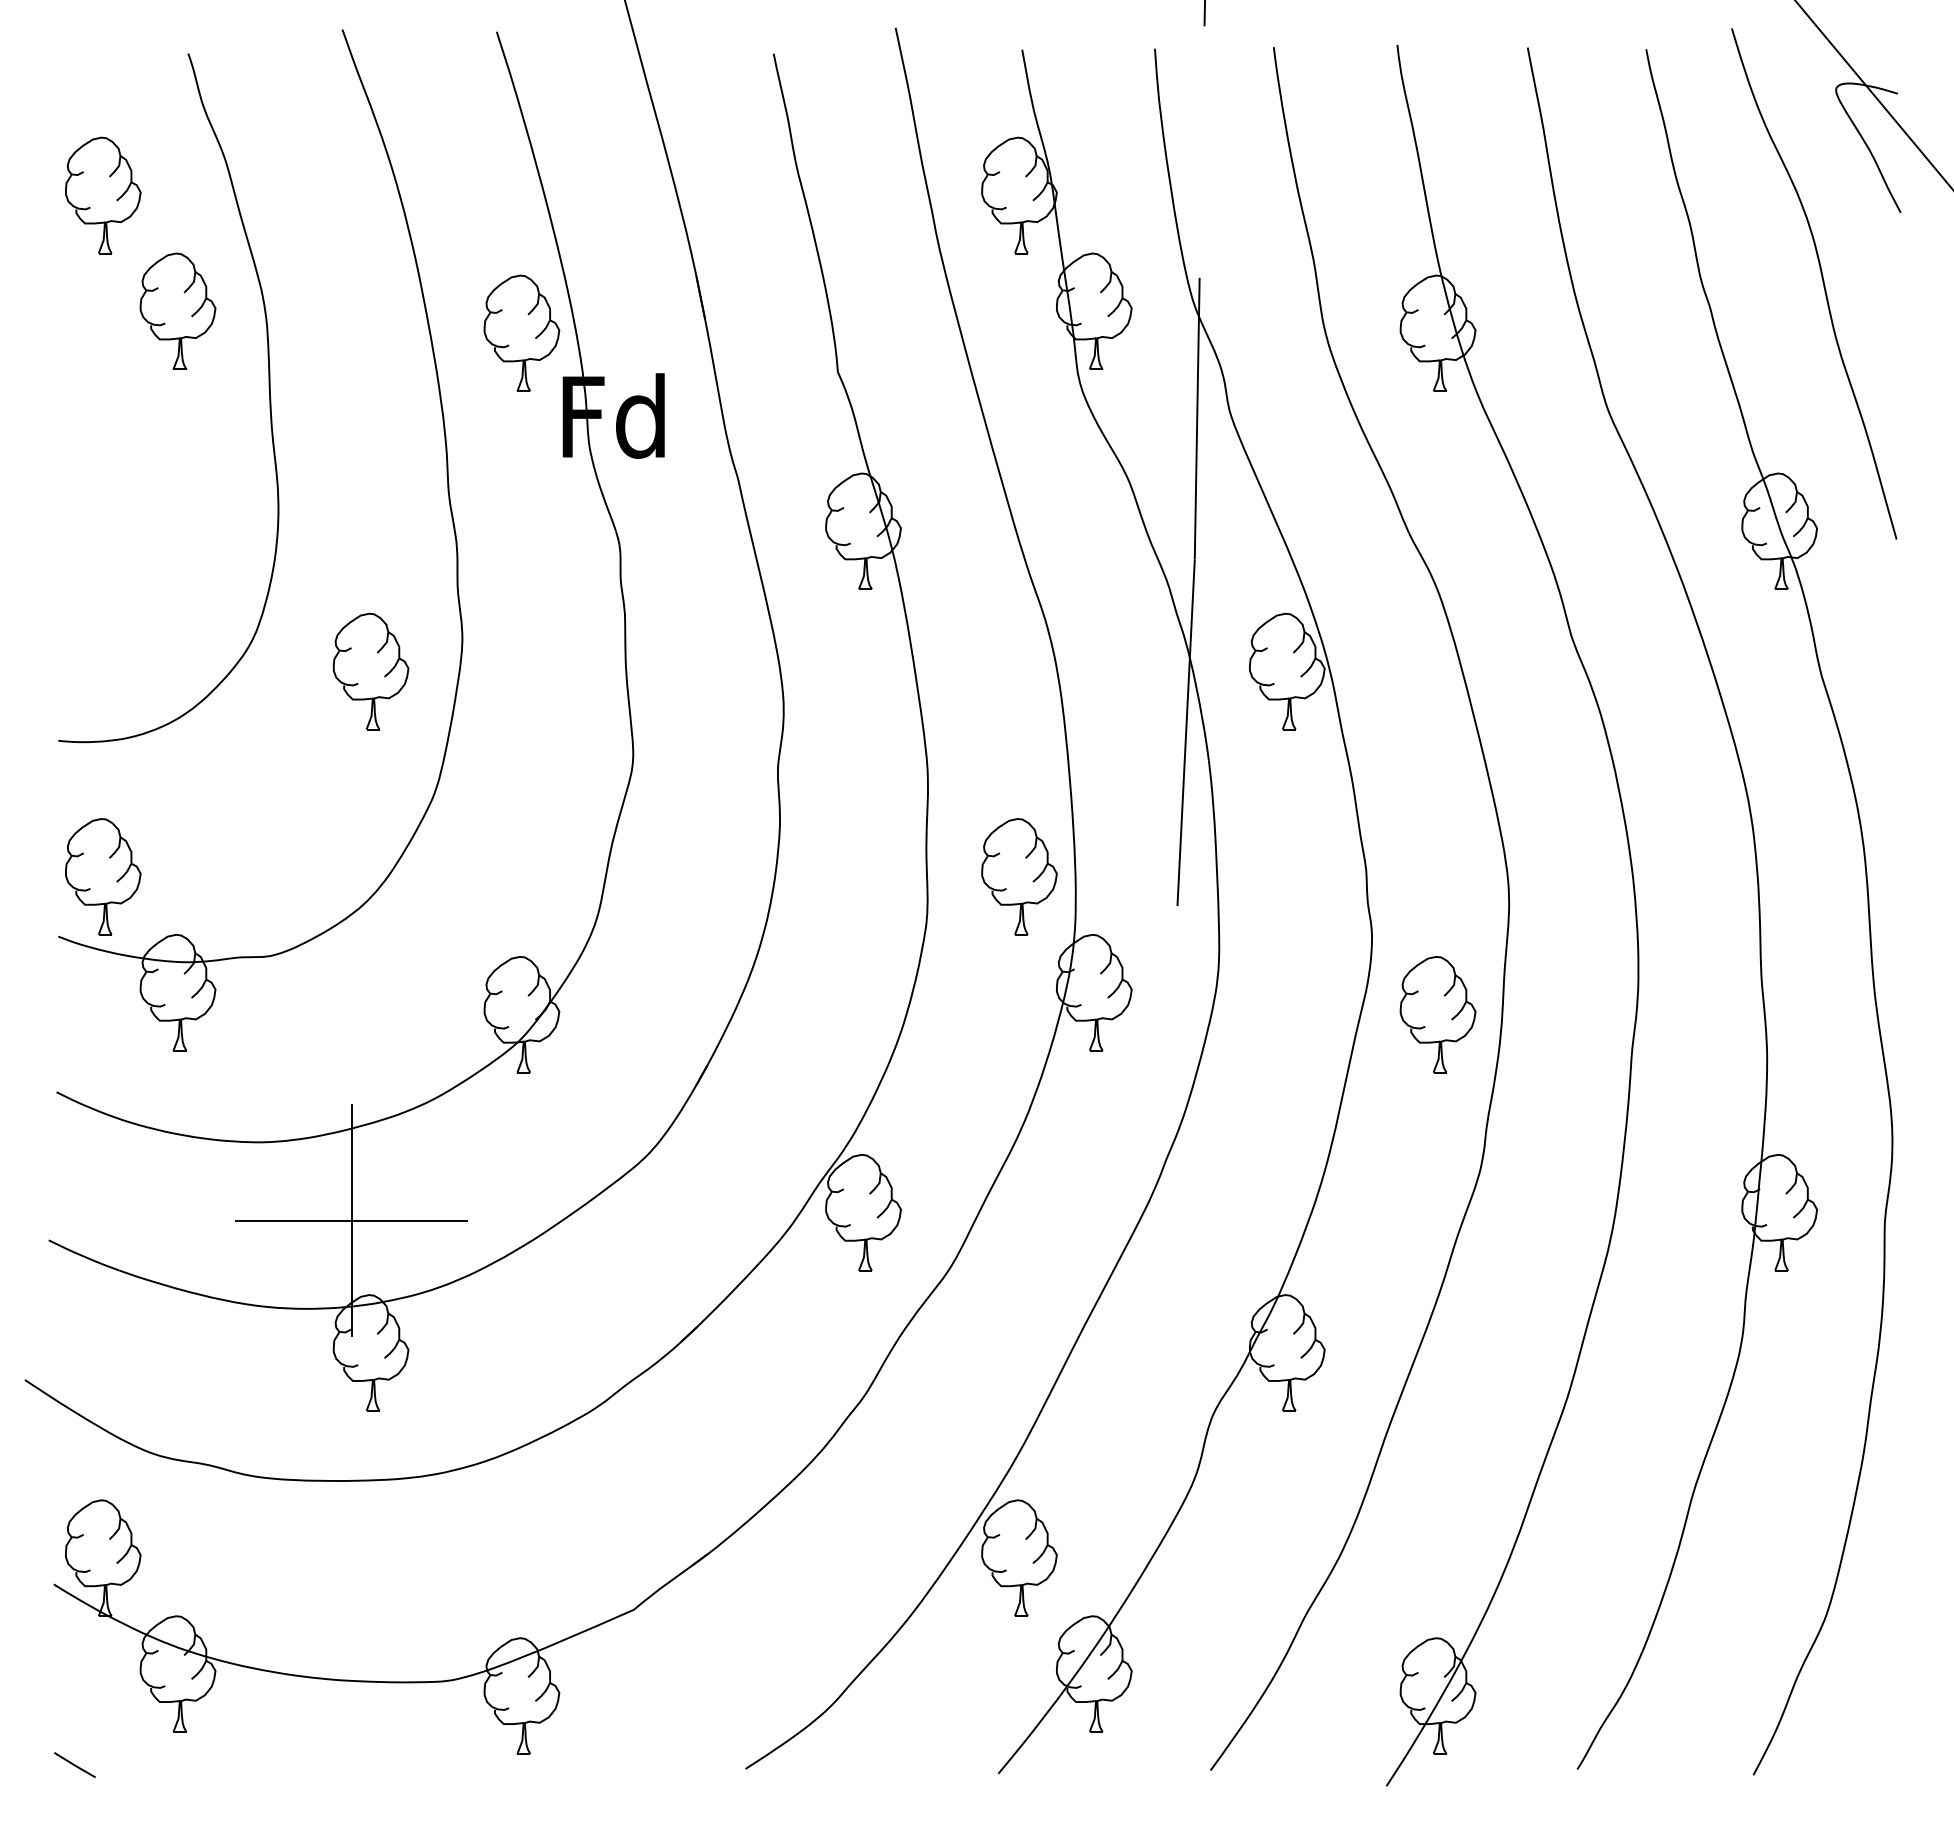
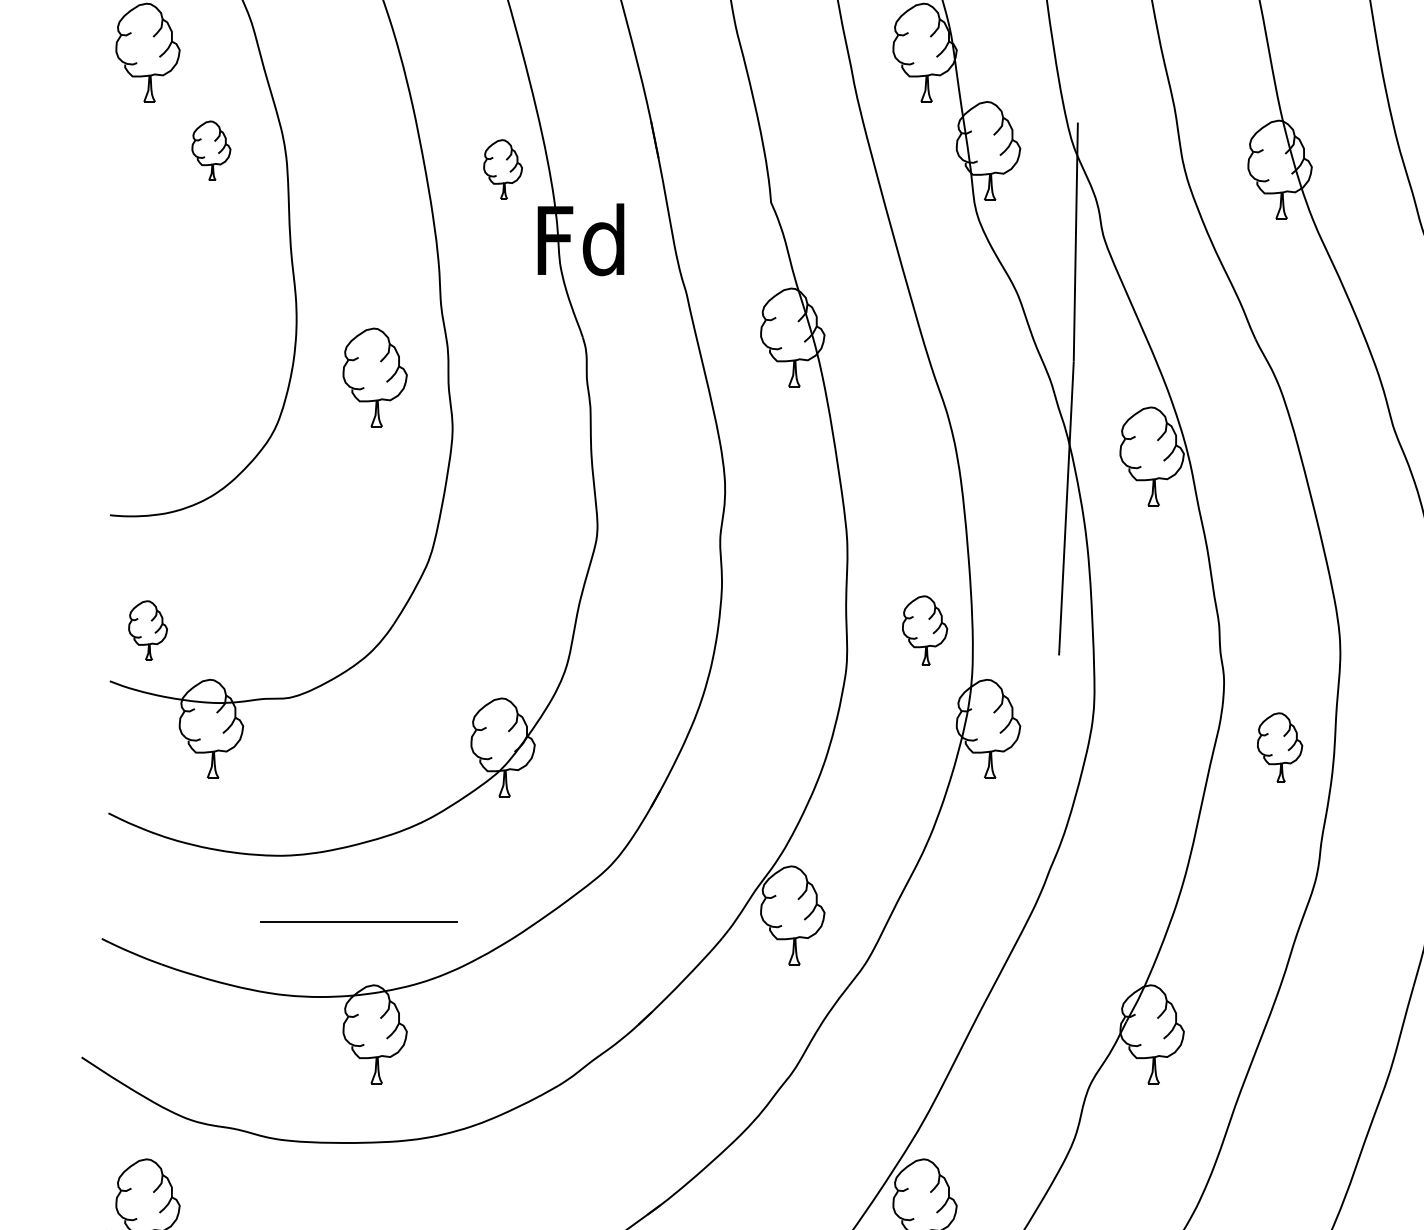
part: (177, 310) -> (211, 150), size x0.6
part: (521, 332) -> (502, 168), size x0.6
part: (370, 671) -> (374, 377), moved
part: (103, 876) -> (148, 630), size x0.6
part: (1019, 876) -> (925, 630), size x0.7
part: (1437, 1014) -> (1279, 747), size x0.7
line: (351, 1220) -> (358, 922), removed

